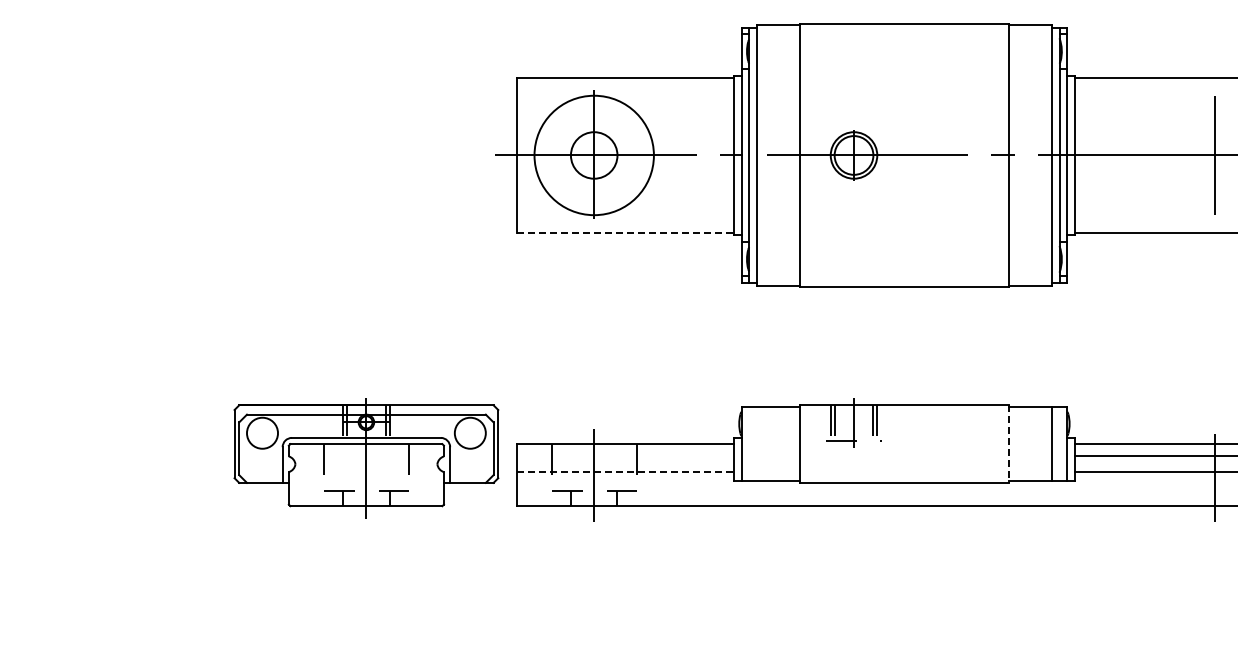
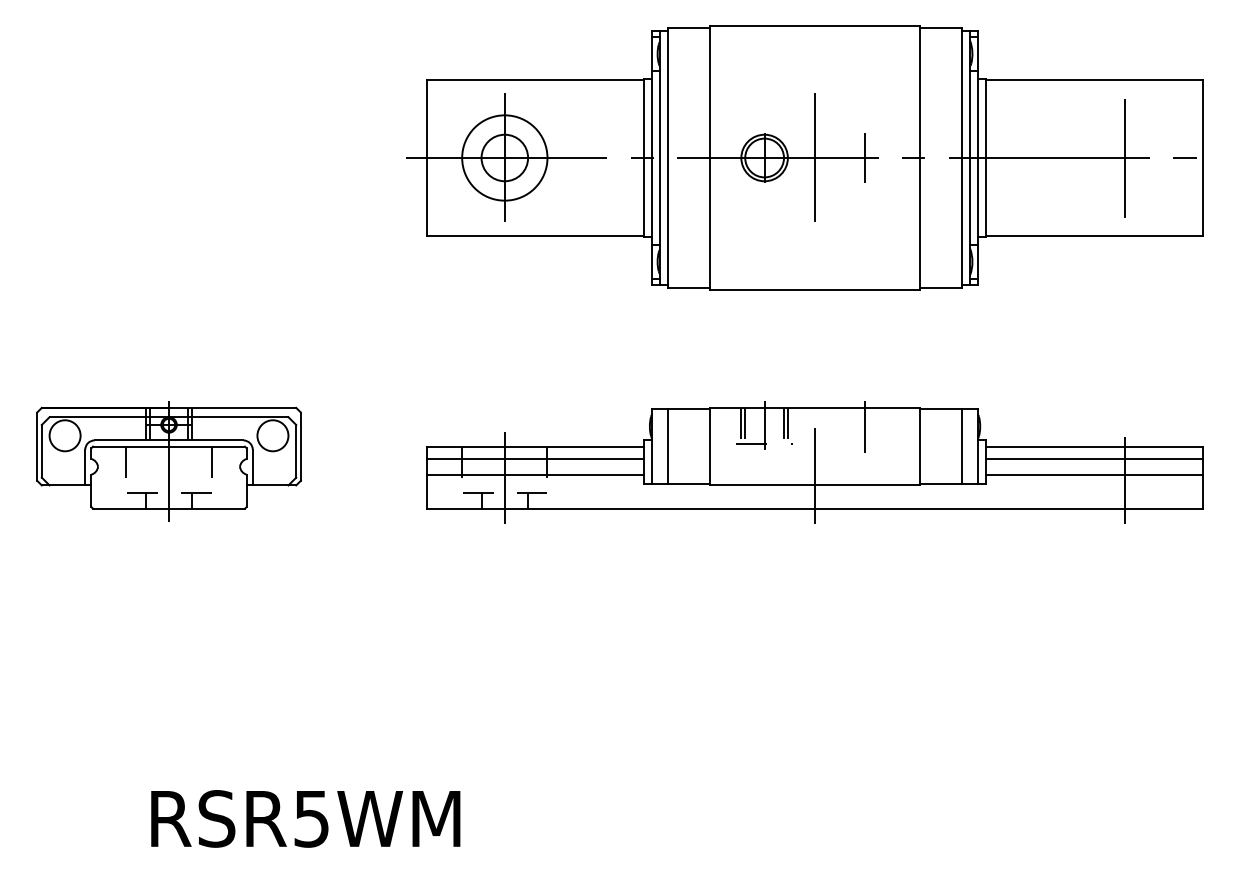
line: (904, 153) -> (815, 156), added
circle: (593, 154) -> (504, 157), size x0.71
line: (954, 154) -> (865, 157), added
line: (624, 232) -> (535, 235), dashed -> solid
line: (954, 423) -> (865, 426), added
line: (756, 443) -> (667, 446), added
line: (1008, 443) -> (919, 446), dashed -> solid
line: (624, 456) -> (535, 459), added
part: (365, 458) -> (168, 461), moved
line: (624, 471) -> (535, 474), dashed -> solid
line: (904, 472) -> (815, 475), added

